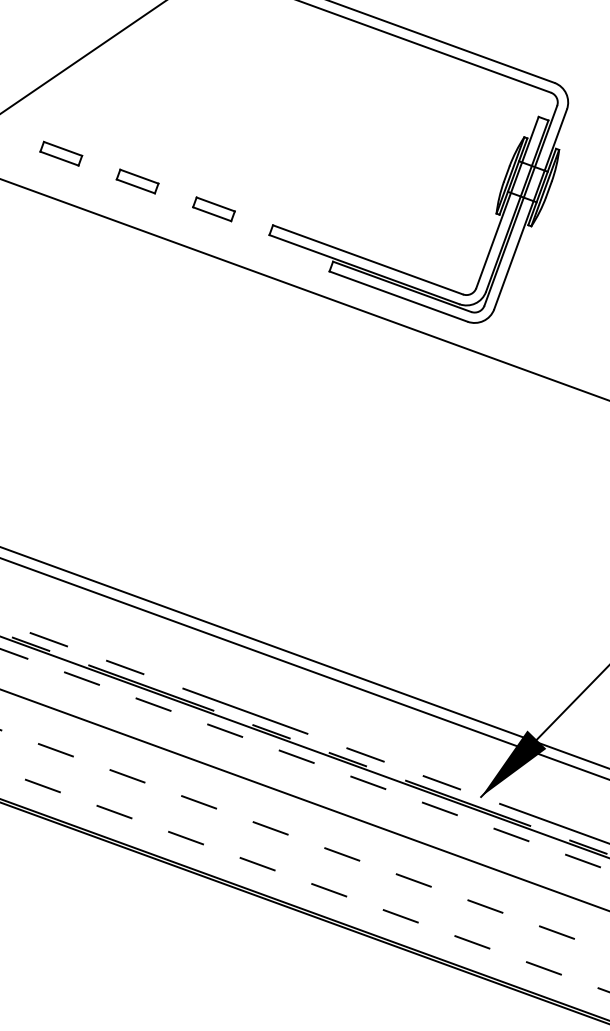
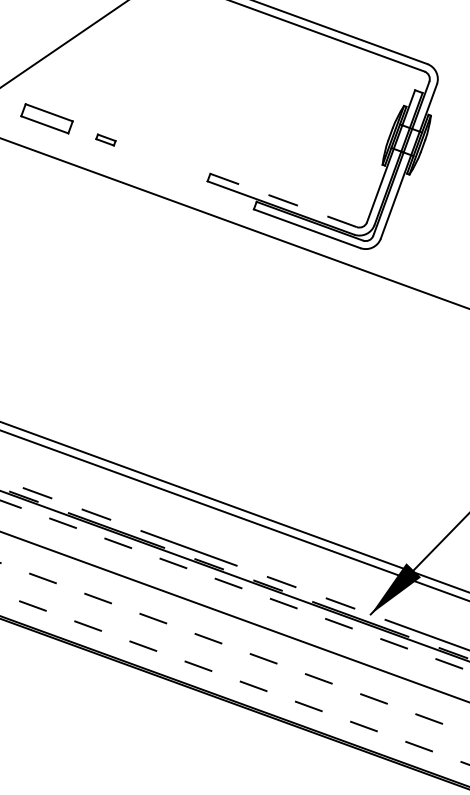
part: (61, 153) -> (47, 118), size x1.6
part: (137, 181) -> (105, 140), size x0.6
part: (213, 209) -> (164, 161), removed
line: (367, 259) -> (283, 200), solid -> dashed

